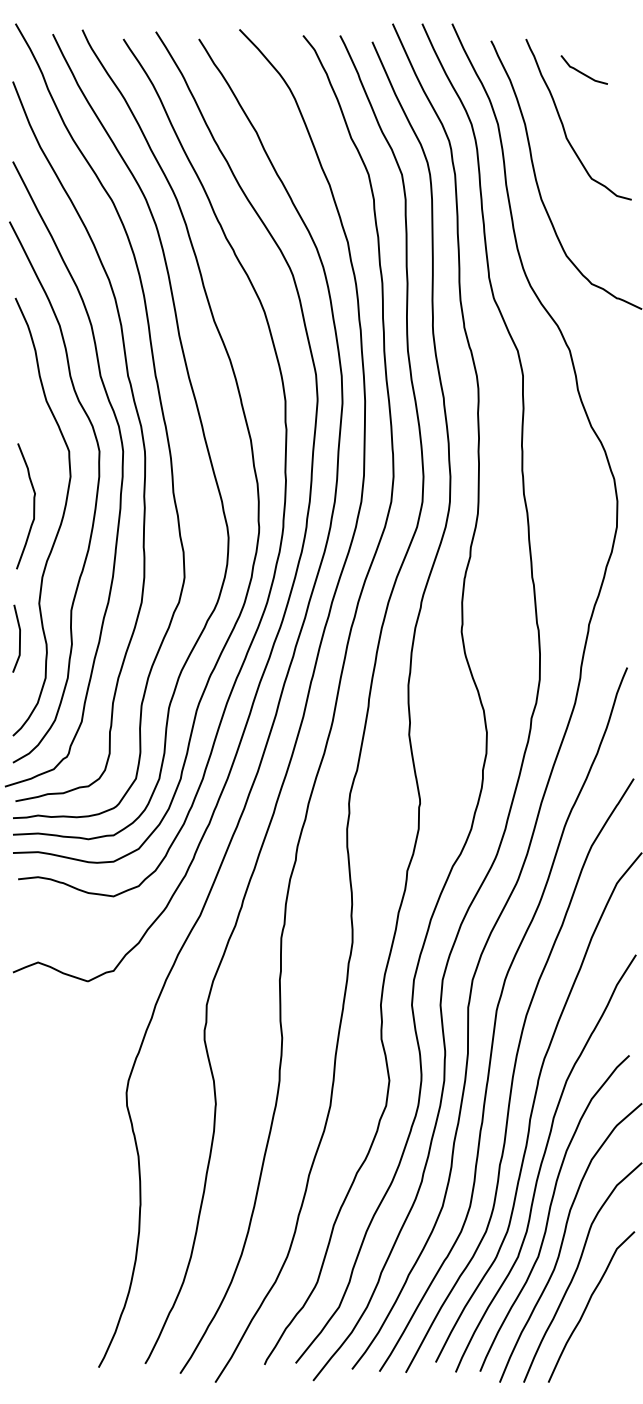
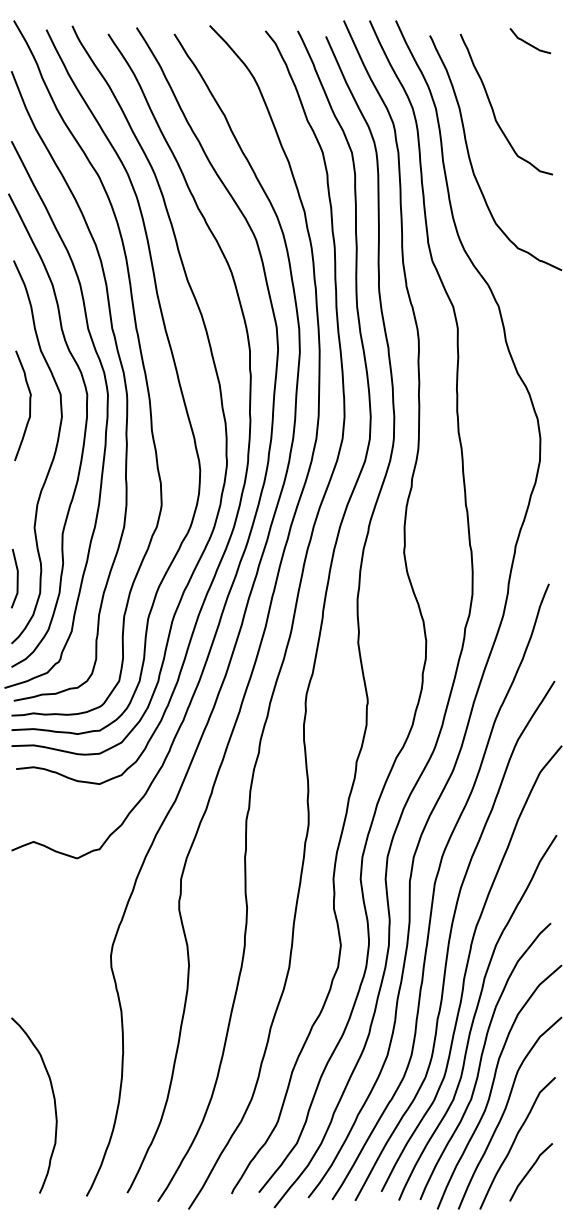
curve: (582, 71) -> (528, 42), moved
curve: (33, 505) -> (29, 405), moved
line: (18, 638) -> (16, 578), moved
curve: (60, 1258) -> (53, 1100), added
line: (604, 1340) -> (529, 1172), added

